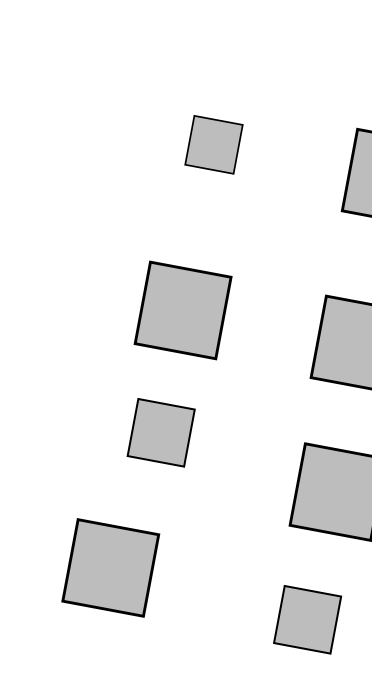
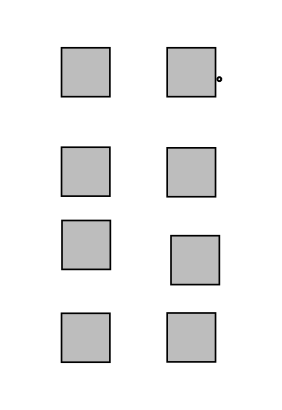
part: (213, 145) -> (85, 72), size x1.67
part: (161, 432) -> (86, 244), size x1.43
part: (110, 567) -> (85, 337), moved
part: (307, 619) -> (191, 337), size x1.43

